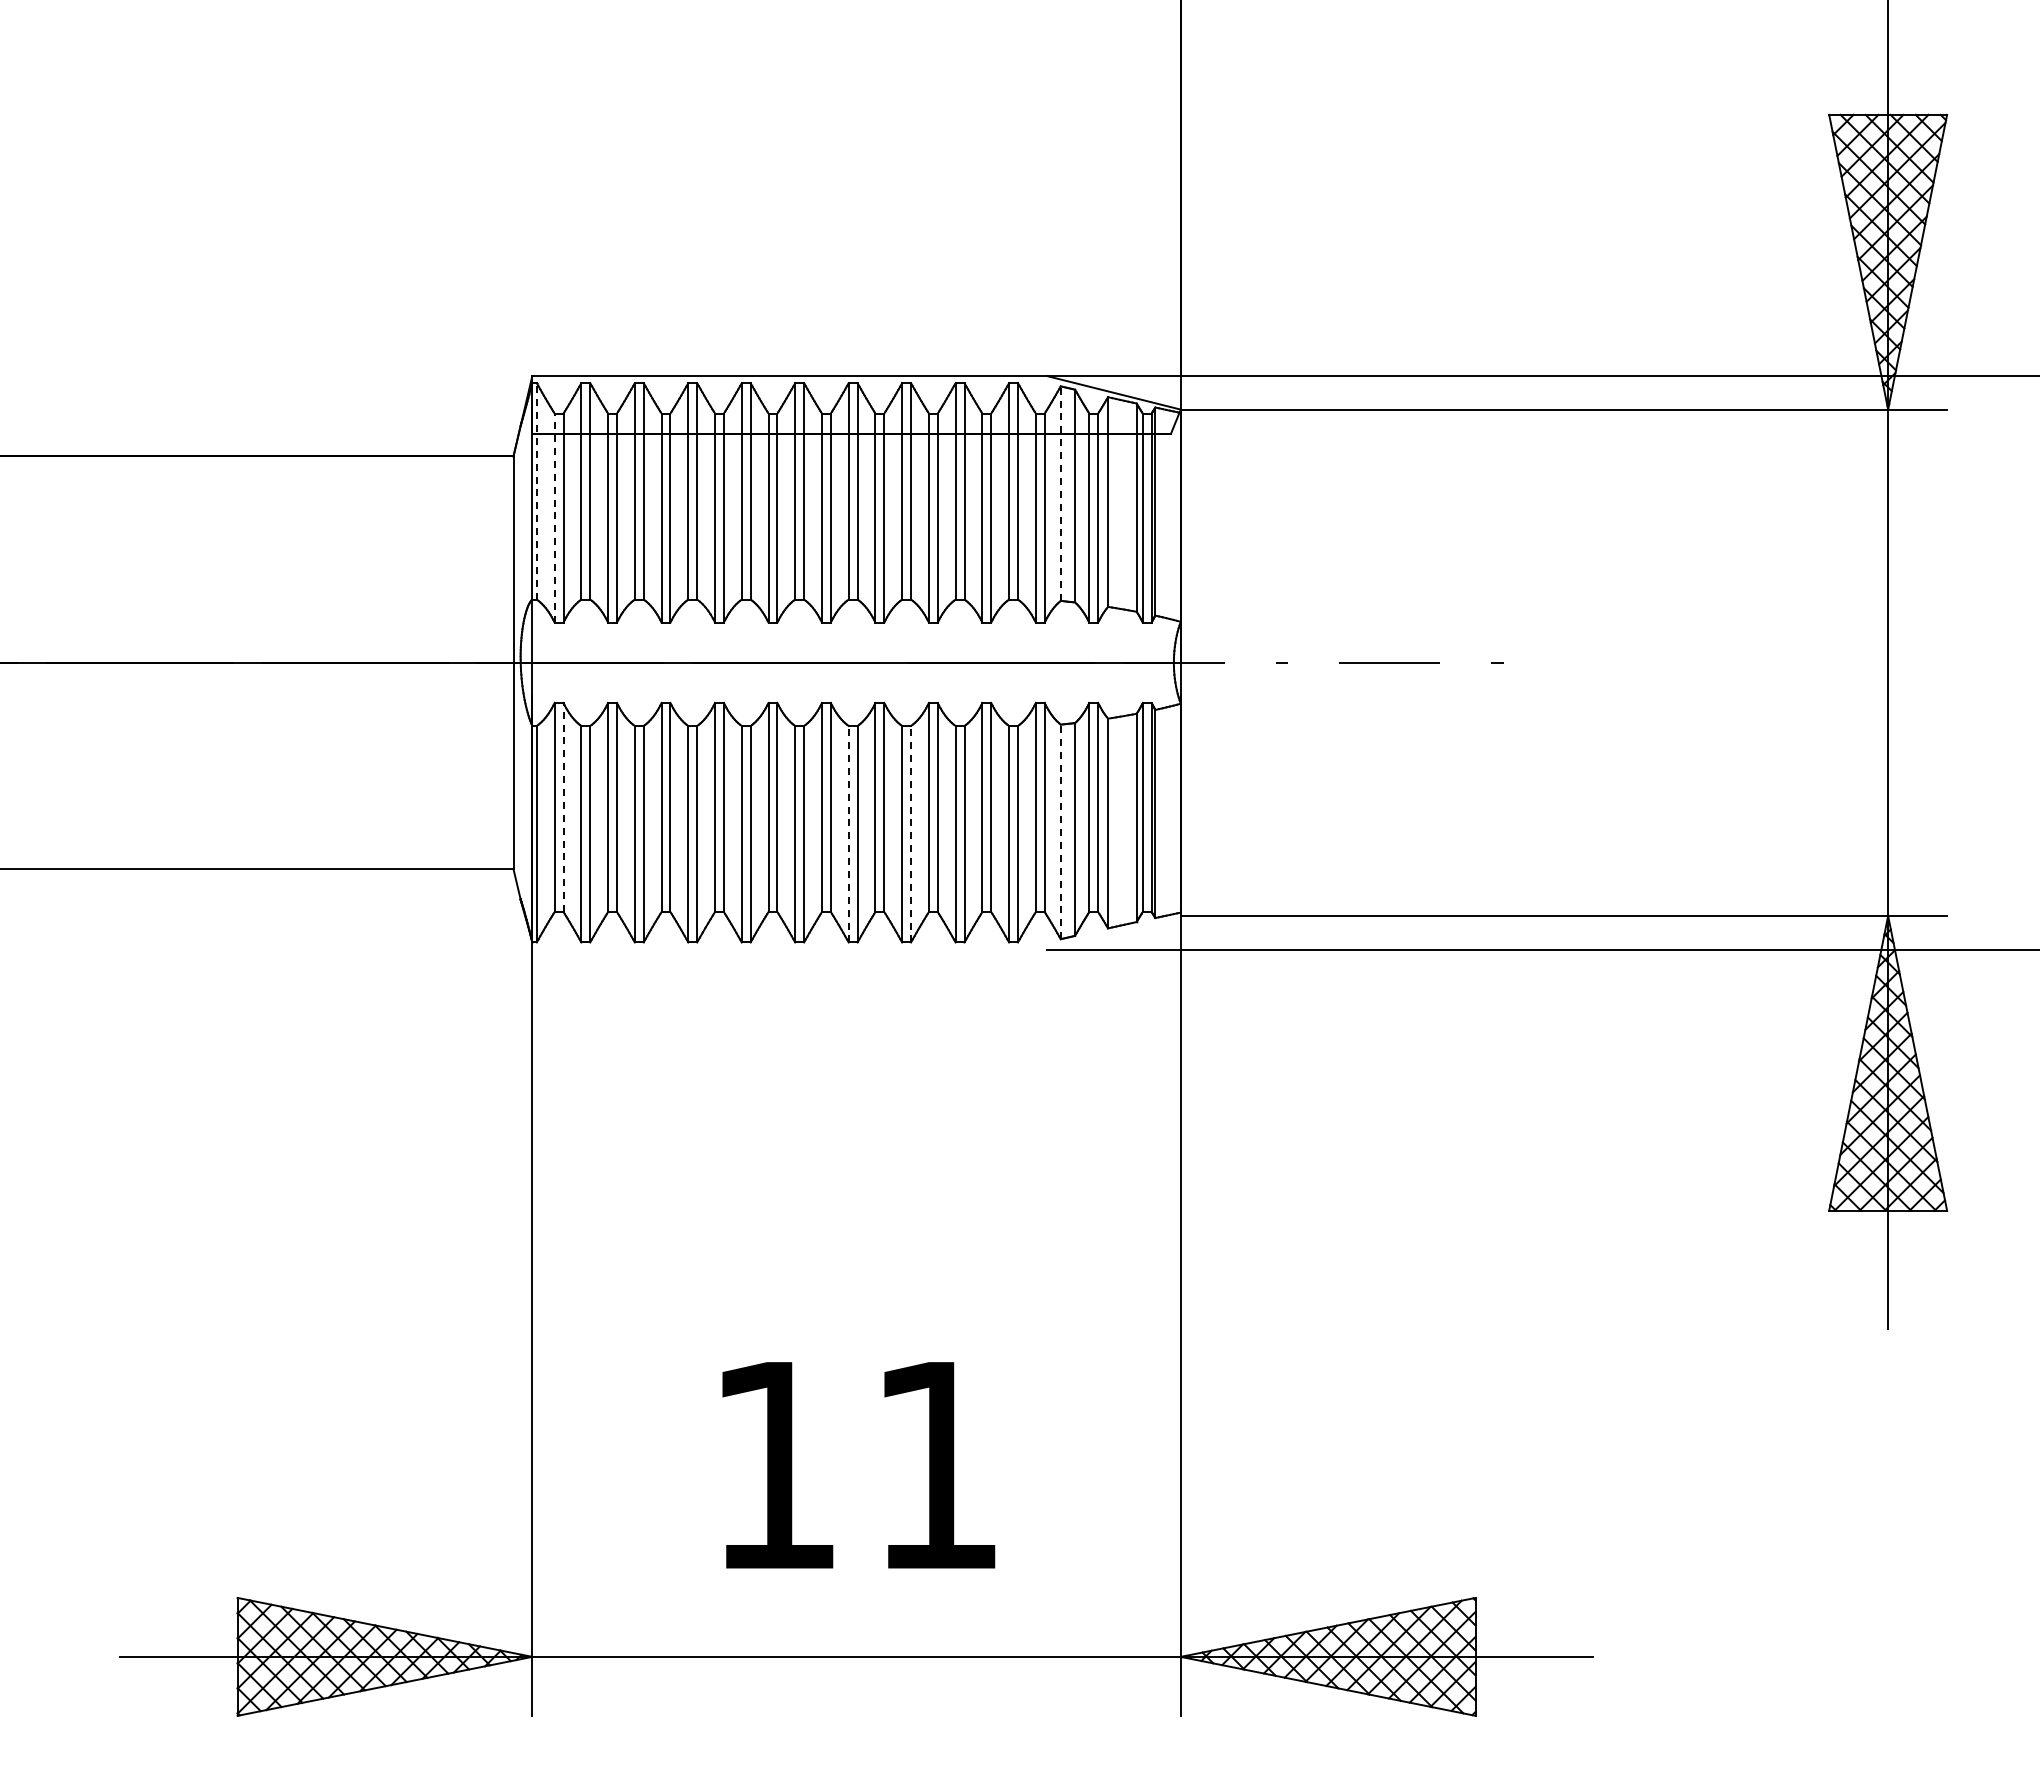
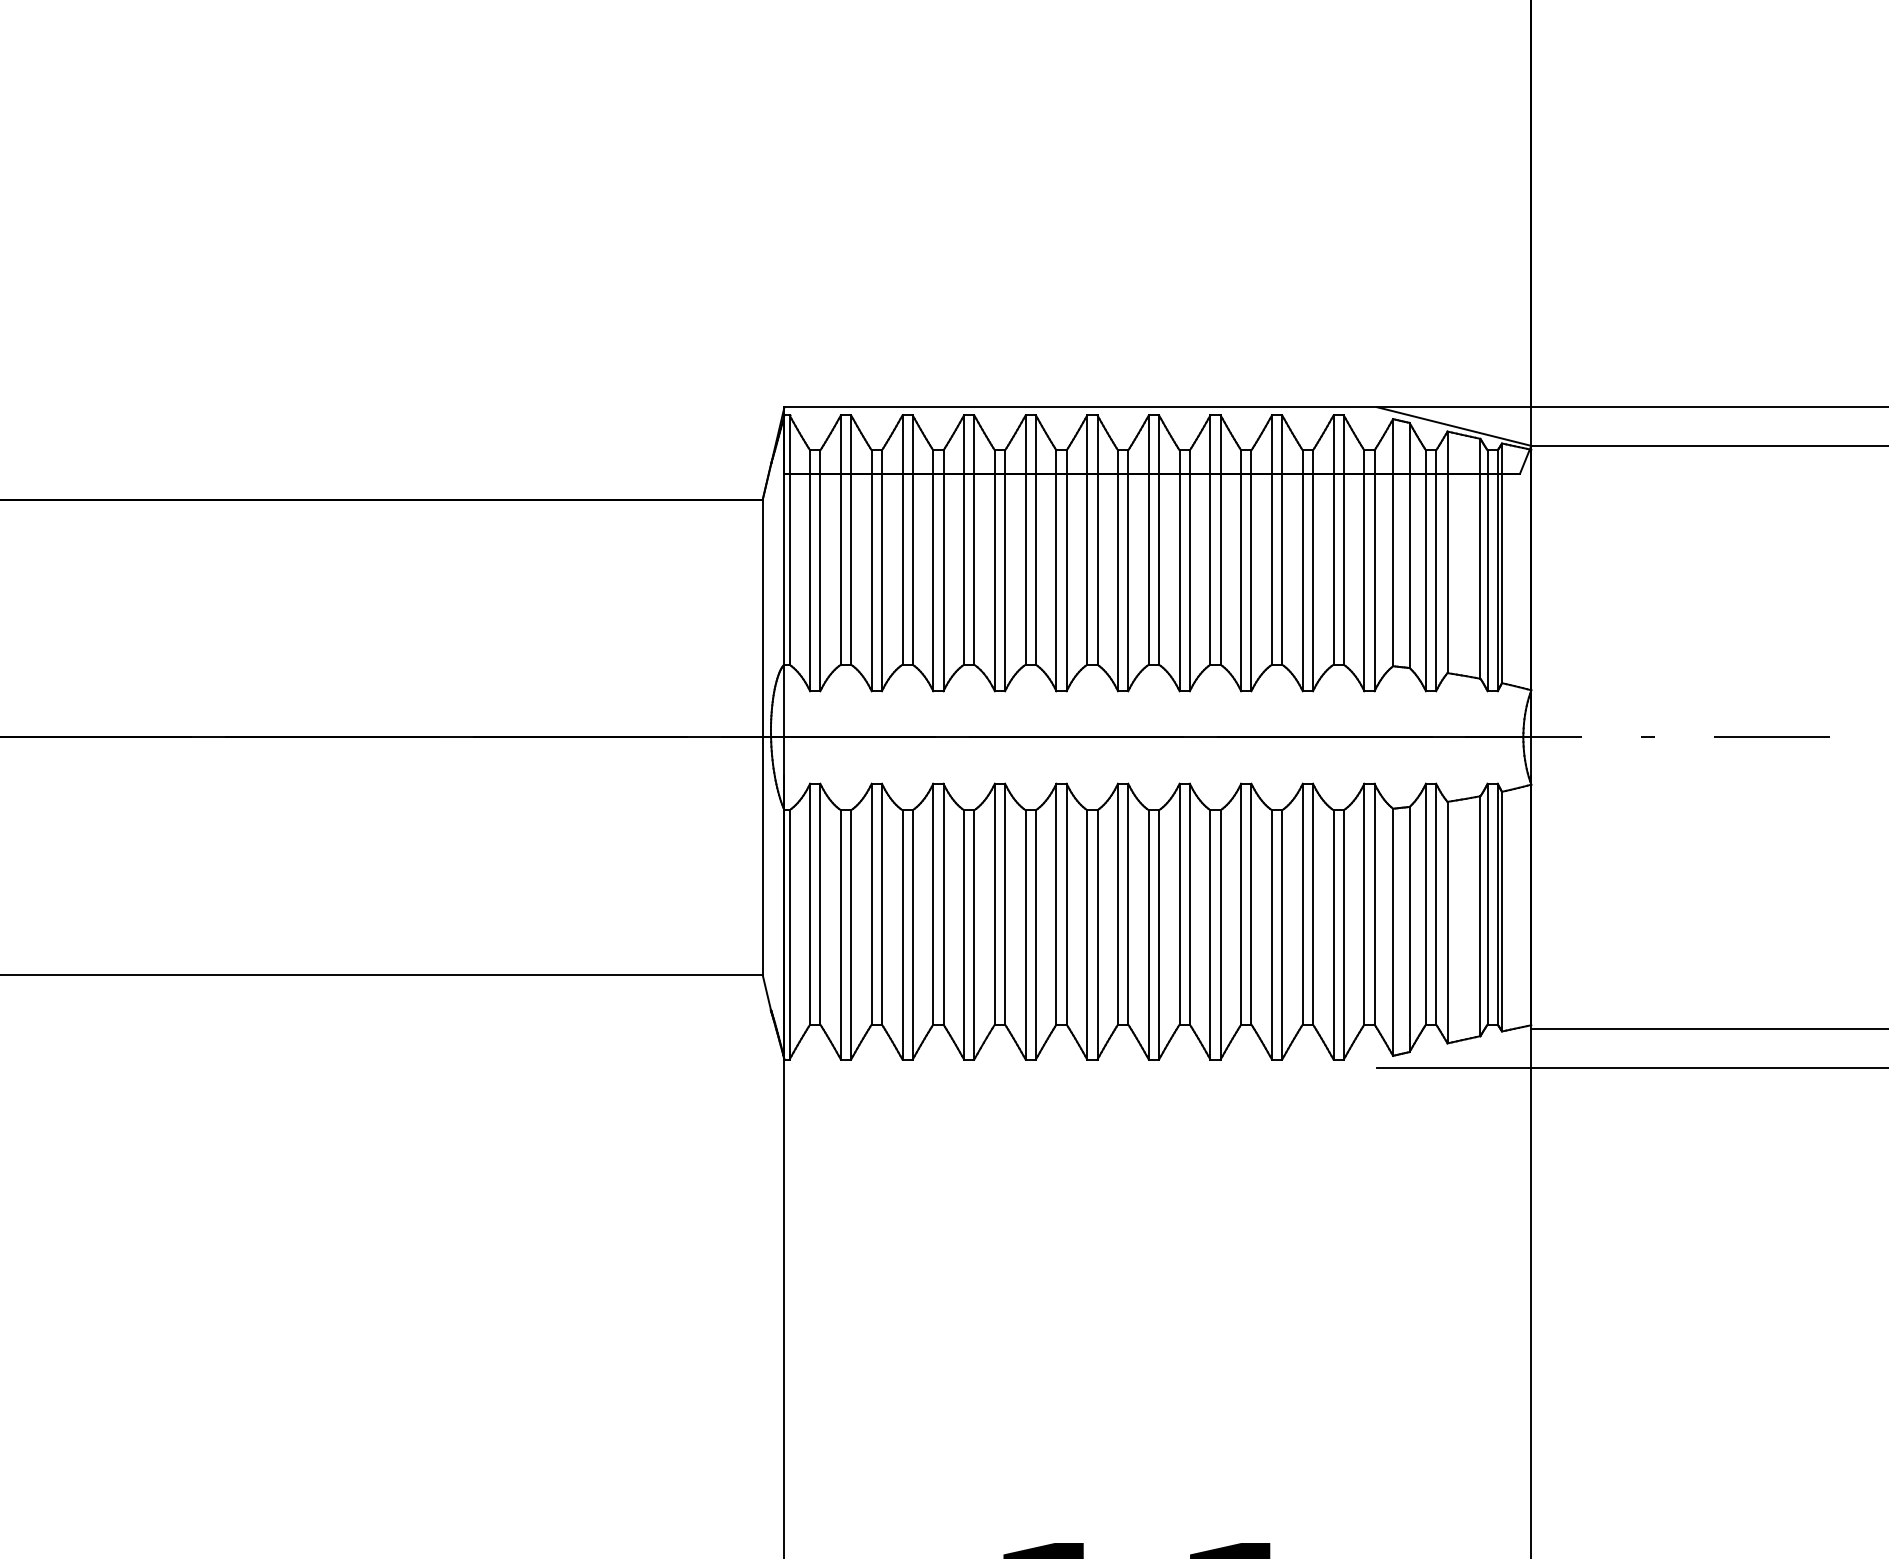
line: (536, 490) -> (789, 539), dashed -> solid
line: (1060, 493) -> (1392, 542), dashed -> solid
line: (554, 518) -> (809, 571), dashed -> solid
line: (563, 807) -> (820, 904), dashed -> solid
line: (1060, 831) -> (1392, 931), dashed -> solid
line: (848, 833) -> (1148, 934), dashed -> solid
line: (911, 833) -> (1221, 934), dashed -> solid

